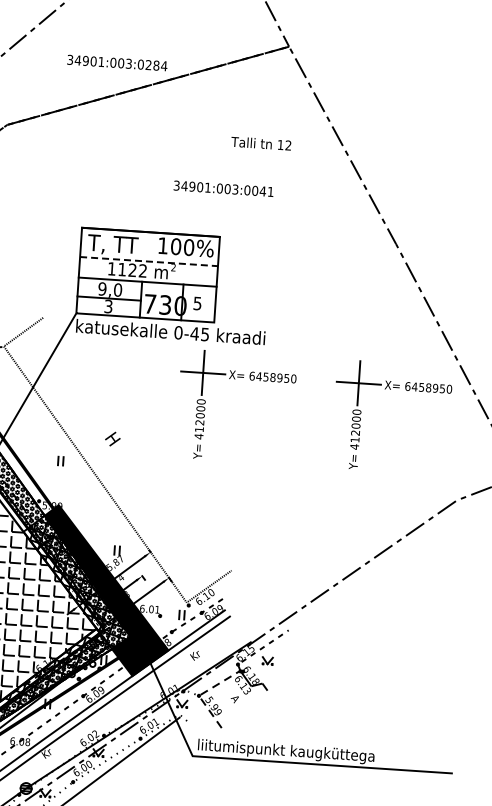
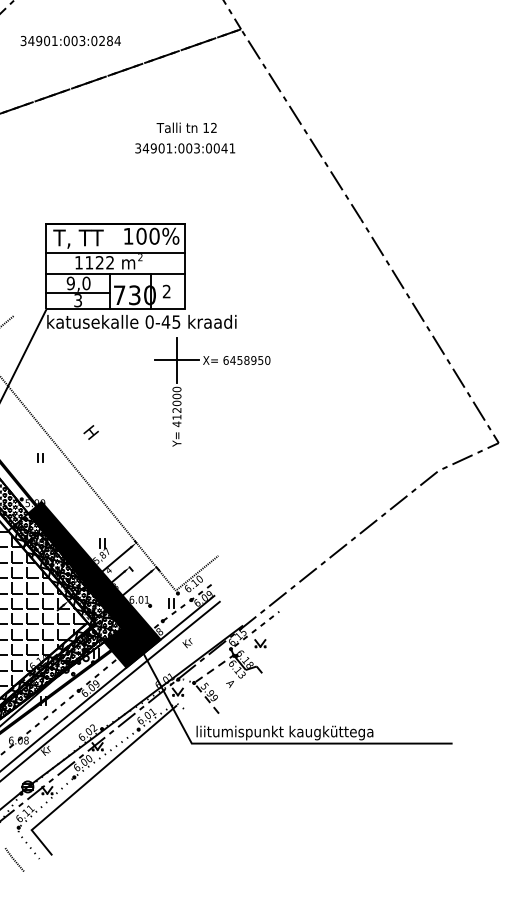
text: (117, 63) -> (70, 41), moved
text: (261, 143) -> (186, 127), moved
text: (223, 188) -> (185, 148), moved
line: (150, 261) -> (116, 252), dashed -> solid
text: (197, 303) -> (166, 291), 5 -> 2
part: (391, 389) -> (365, 364), removed

